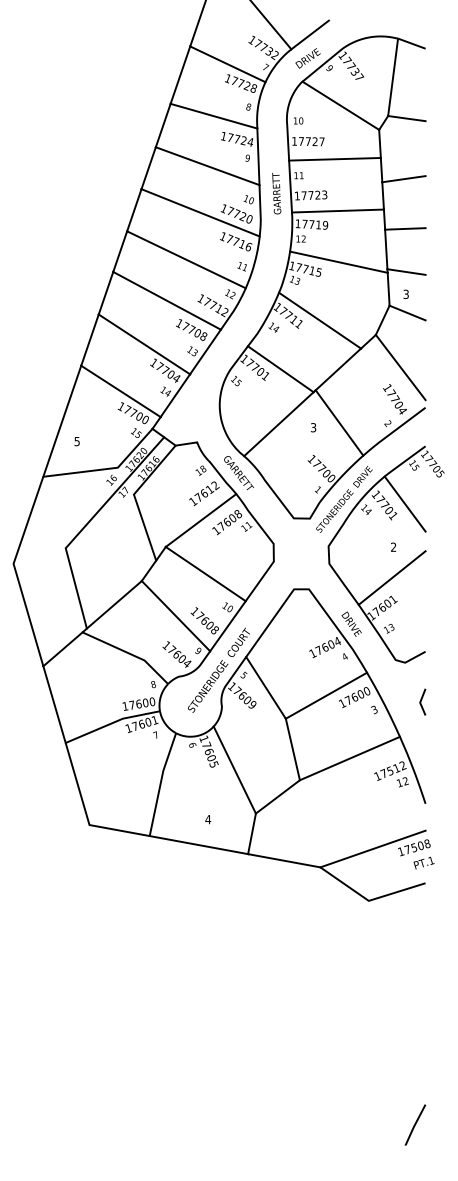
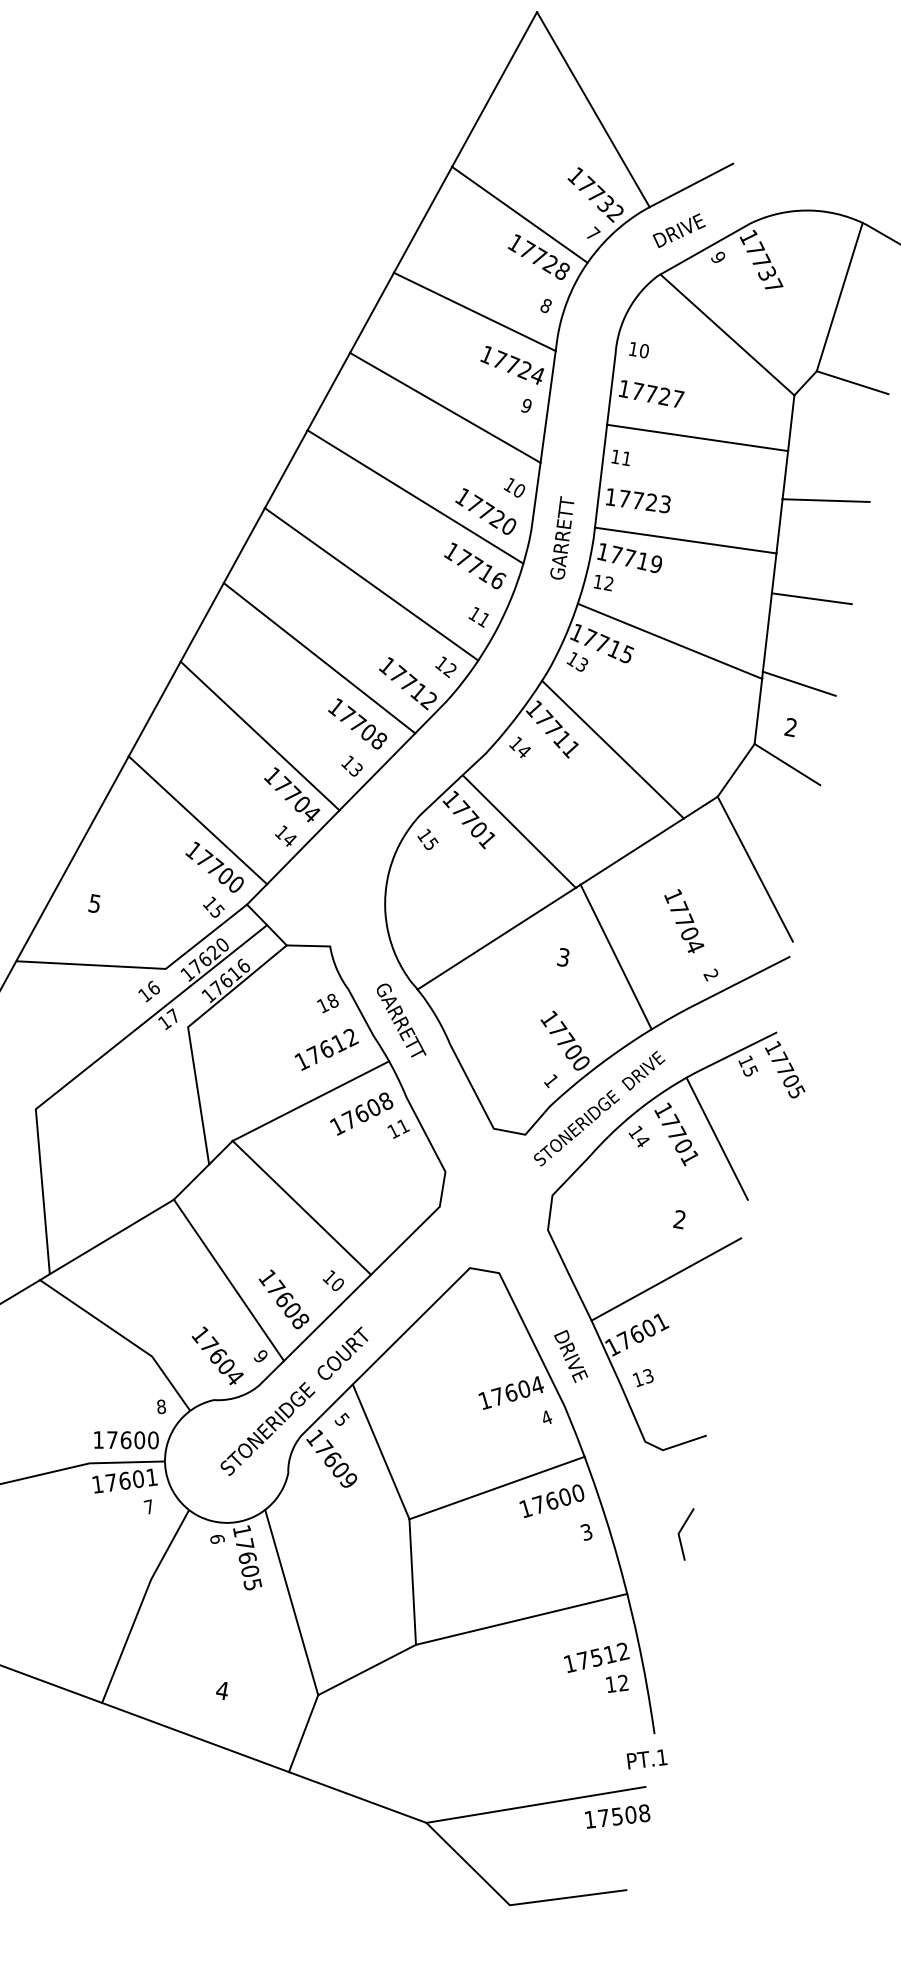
text: (276, 193) -> (561, 538), moved
text: (405, 294) -> (789, 727), 3 -> 2
text: (394, 399) -> (683, 921), moved
text: (423, 862) -> (646, 1758), moved

